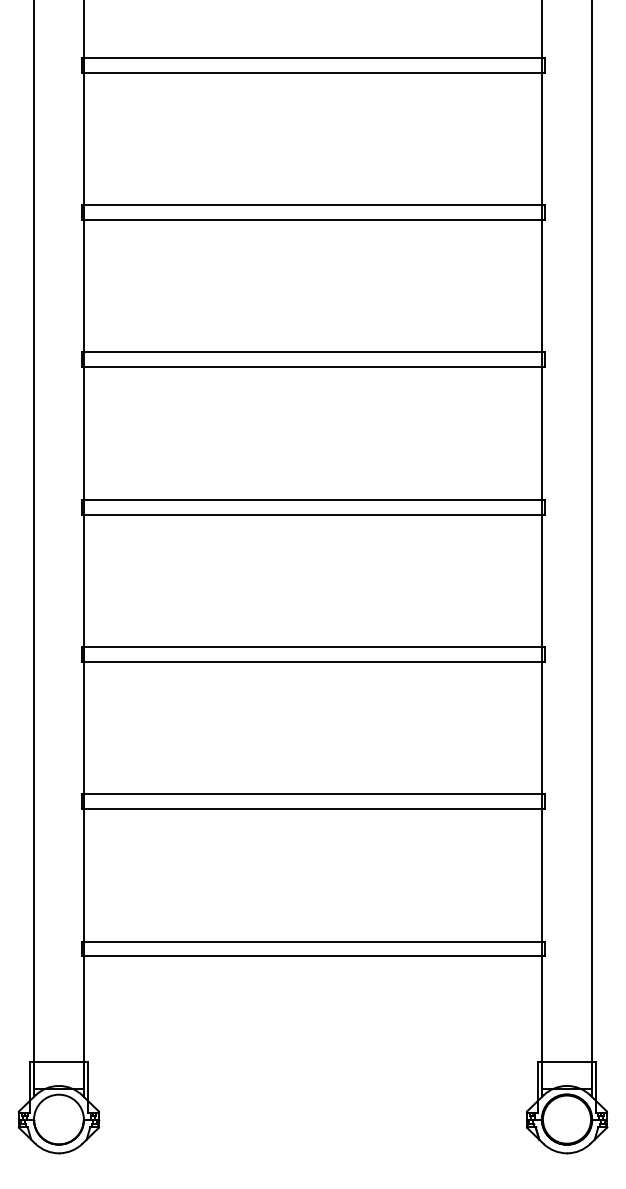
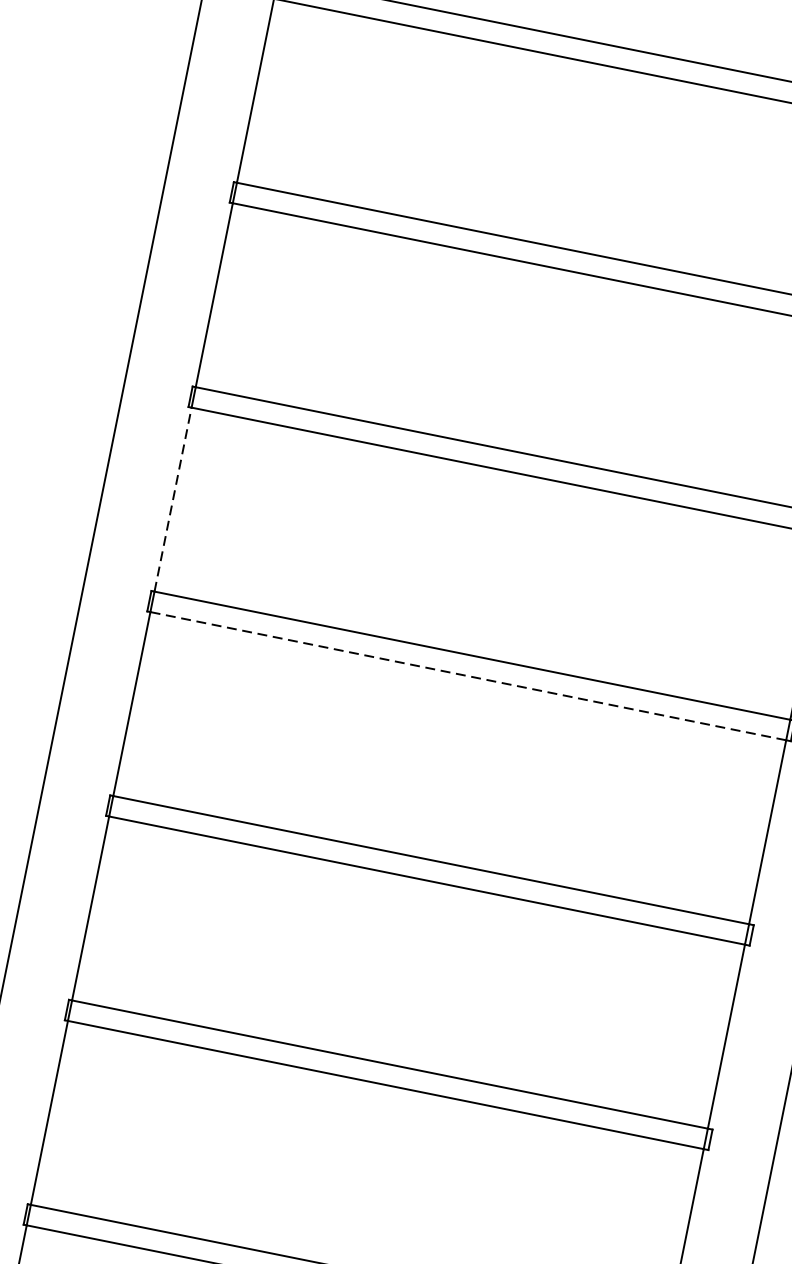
line: (83, 432) -> (172, 498), solid -> dashed
line: (312, 514) -> (467, 676), solid -> dashed

